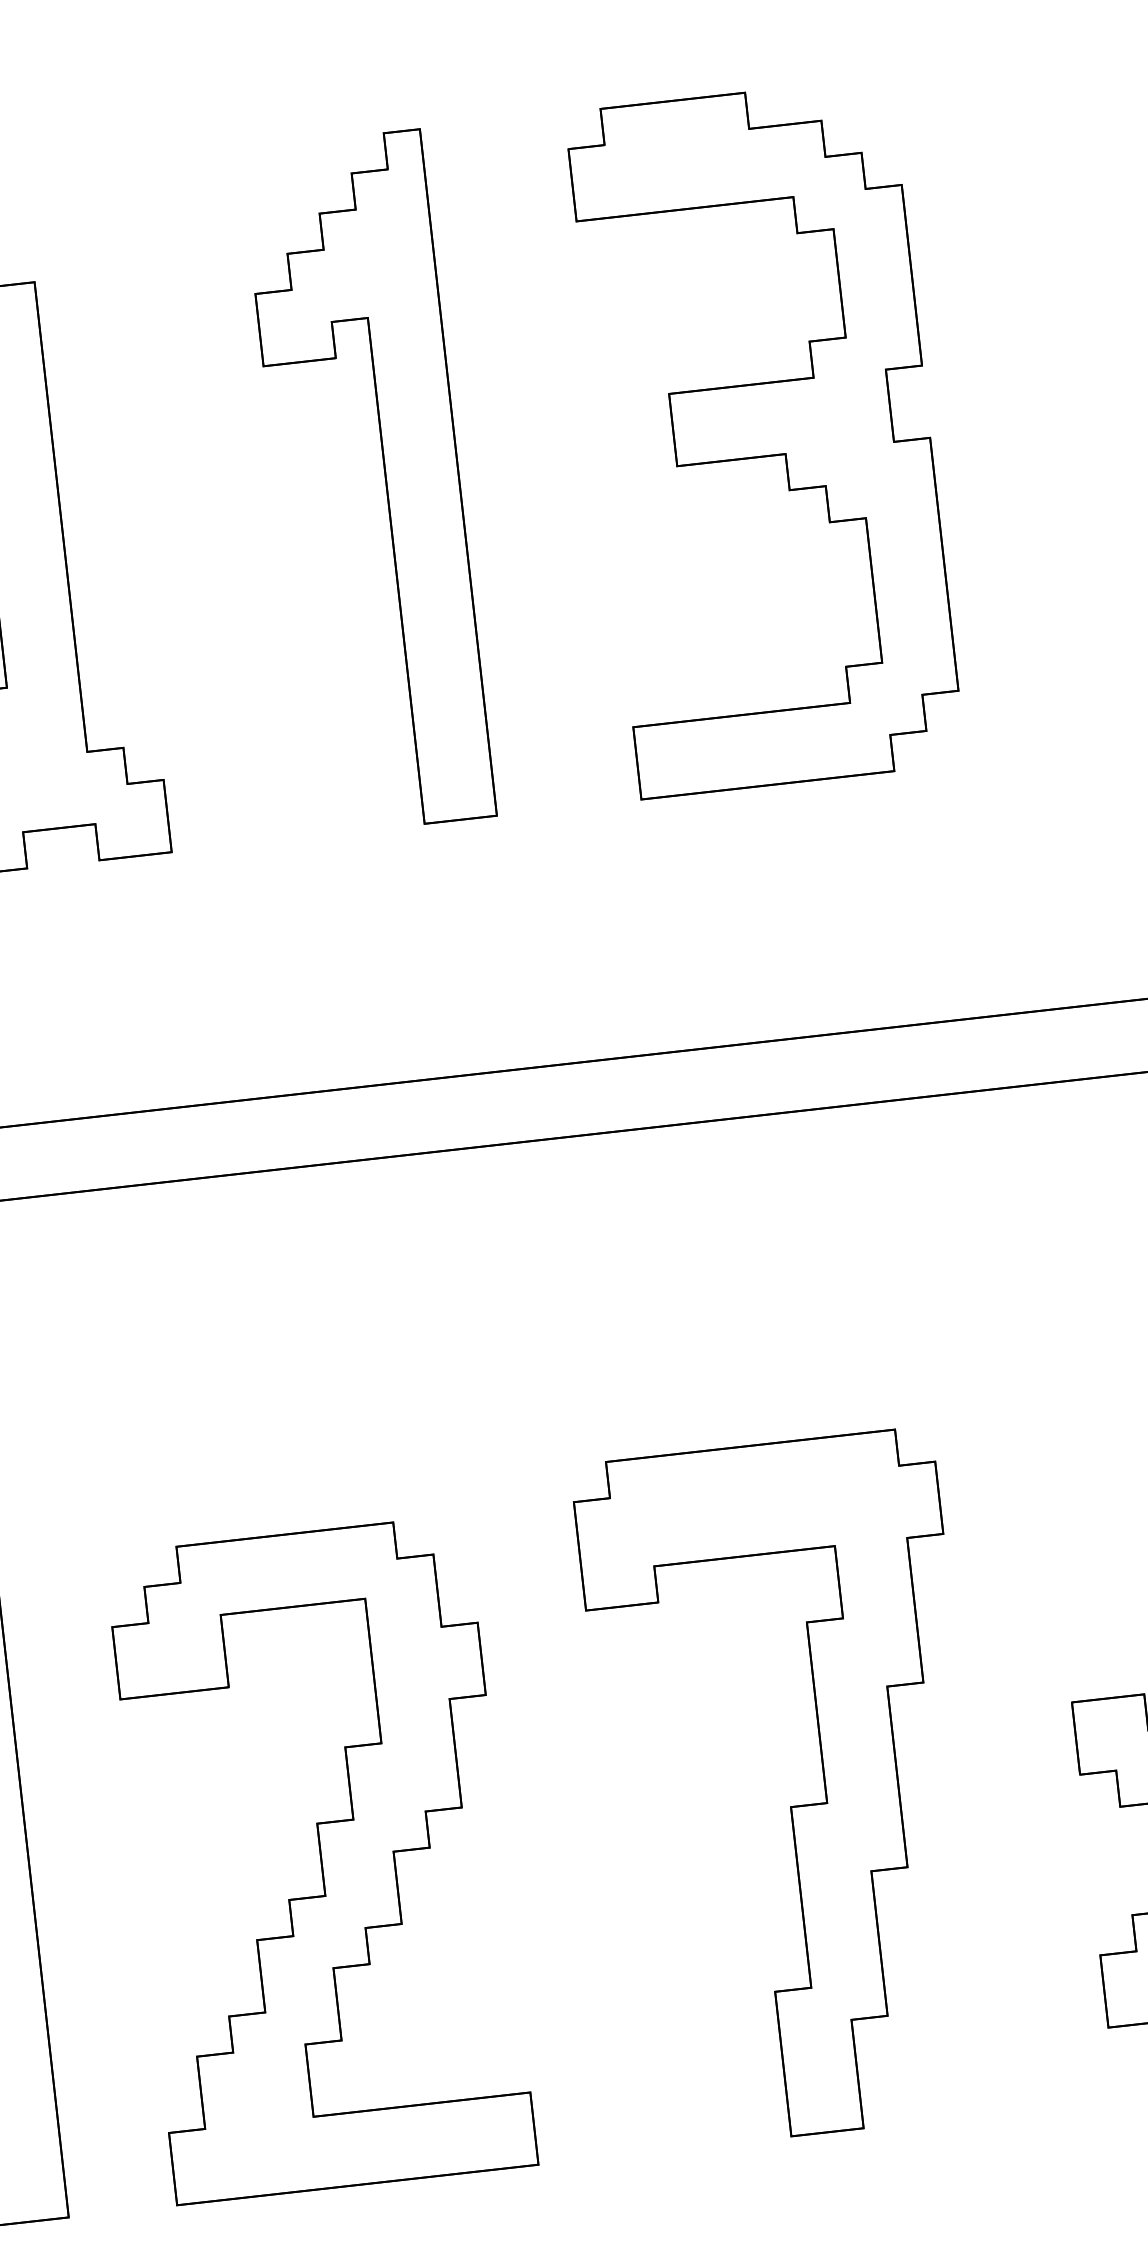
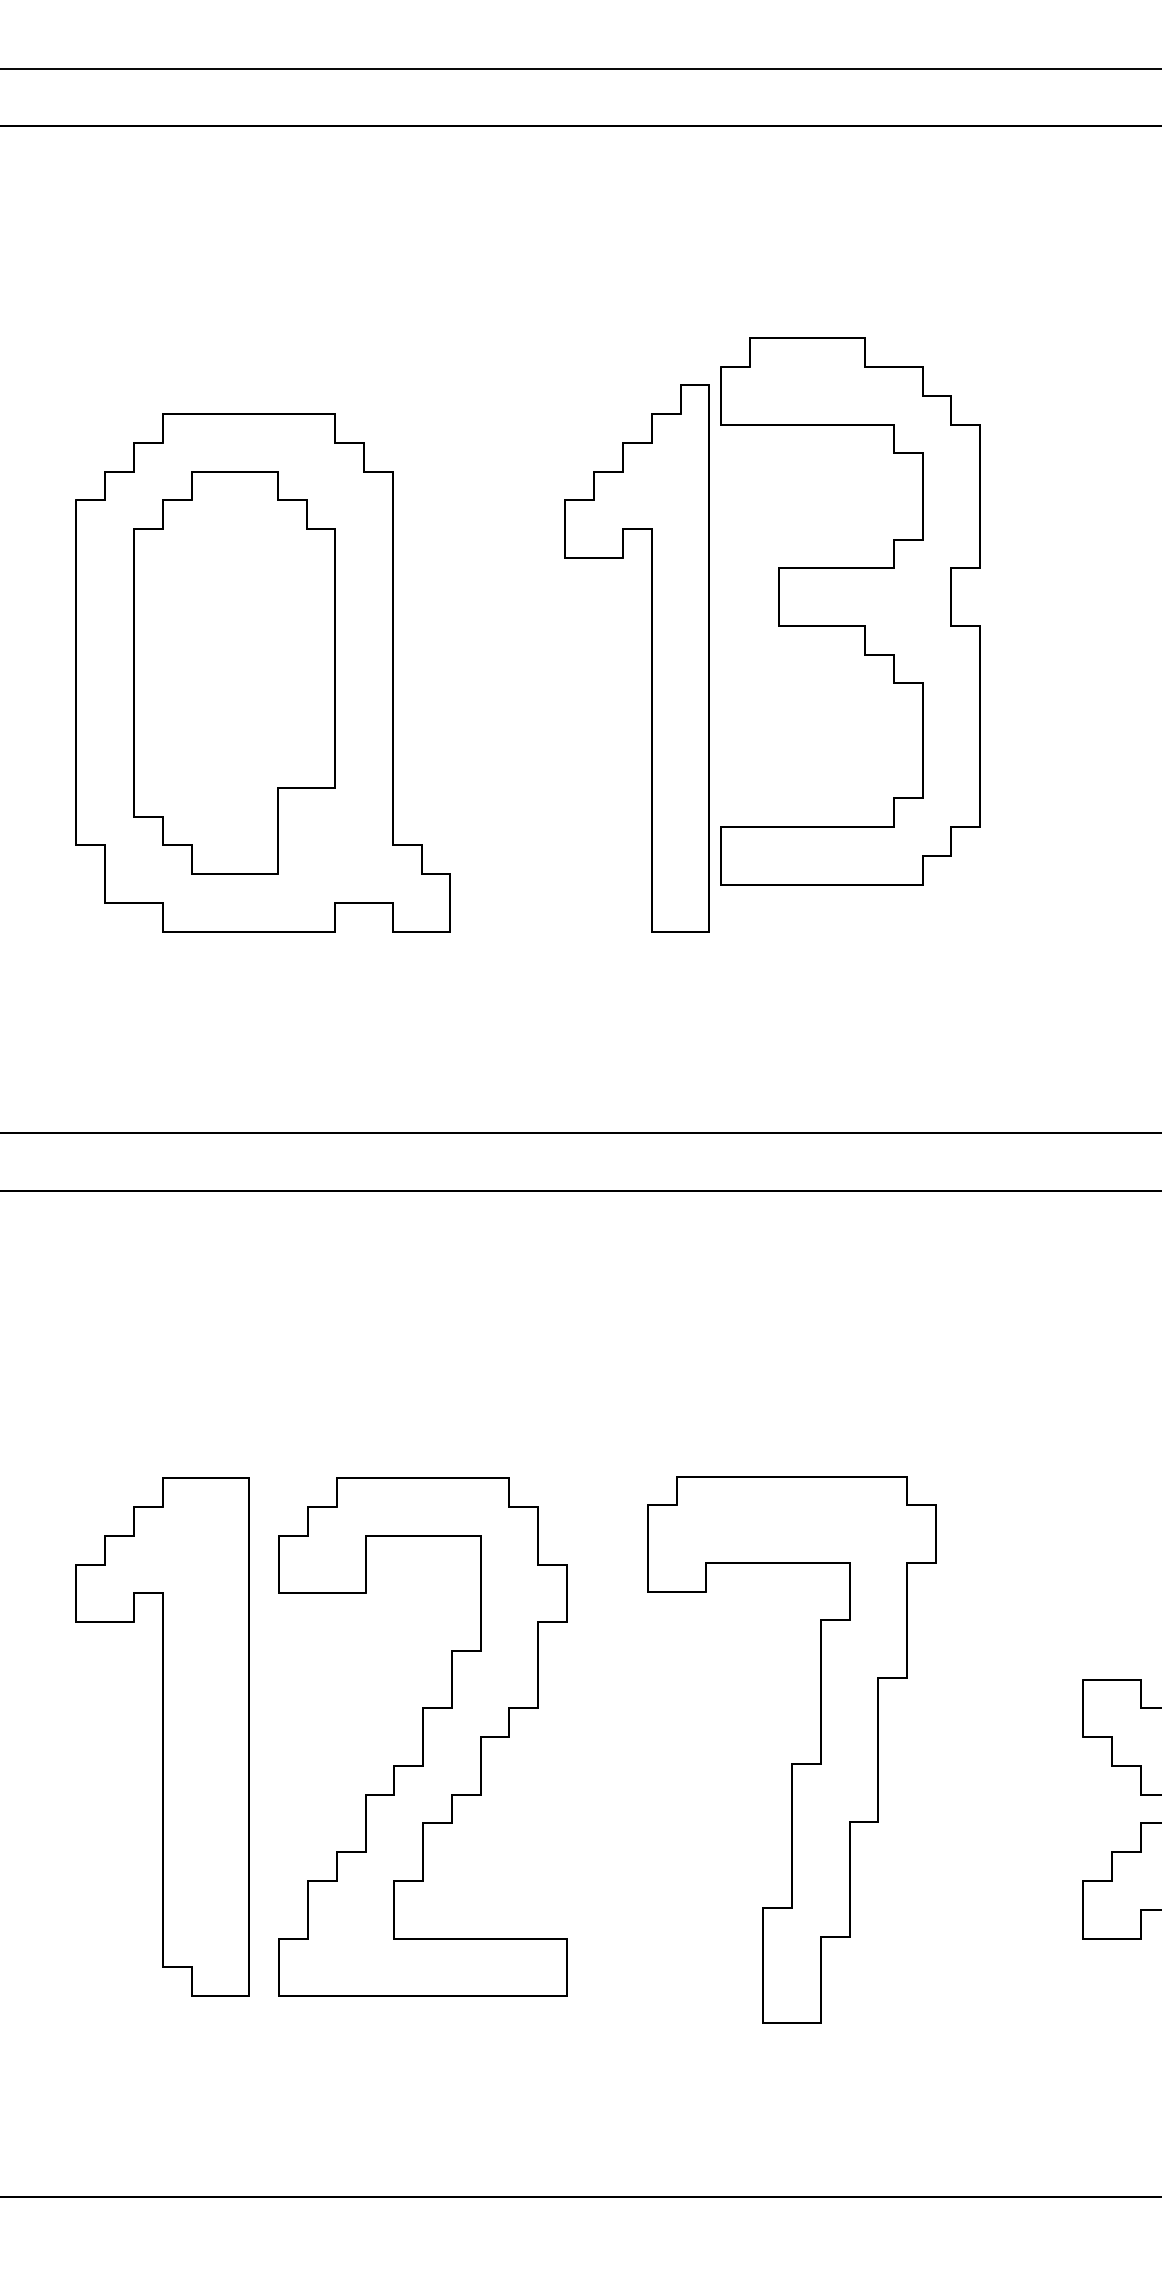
part: (765, 438) -> (850, 611), moved
part: (790, 1806) -> (791, 1763), moved
part: (320, 1859) -> (422, 1736), moved

